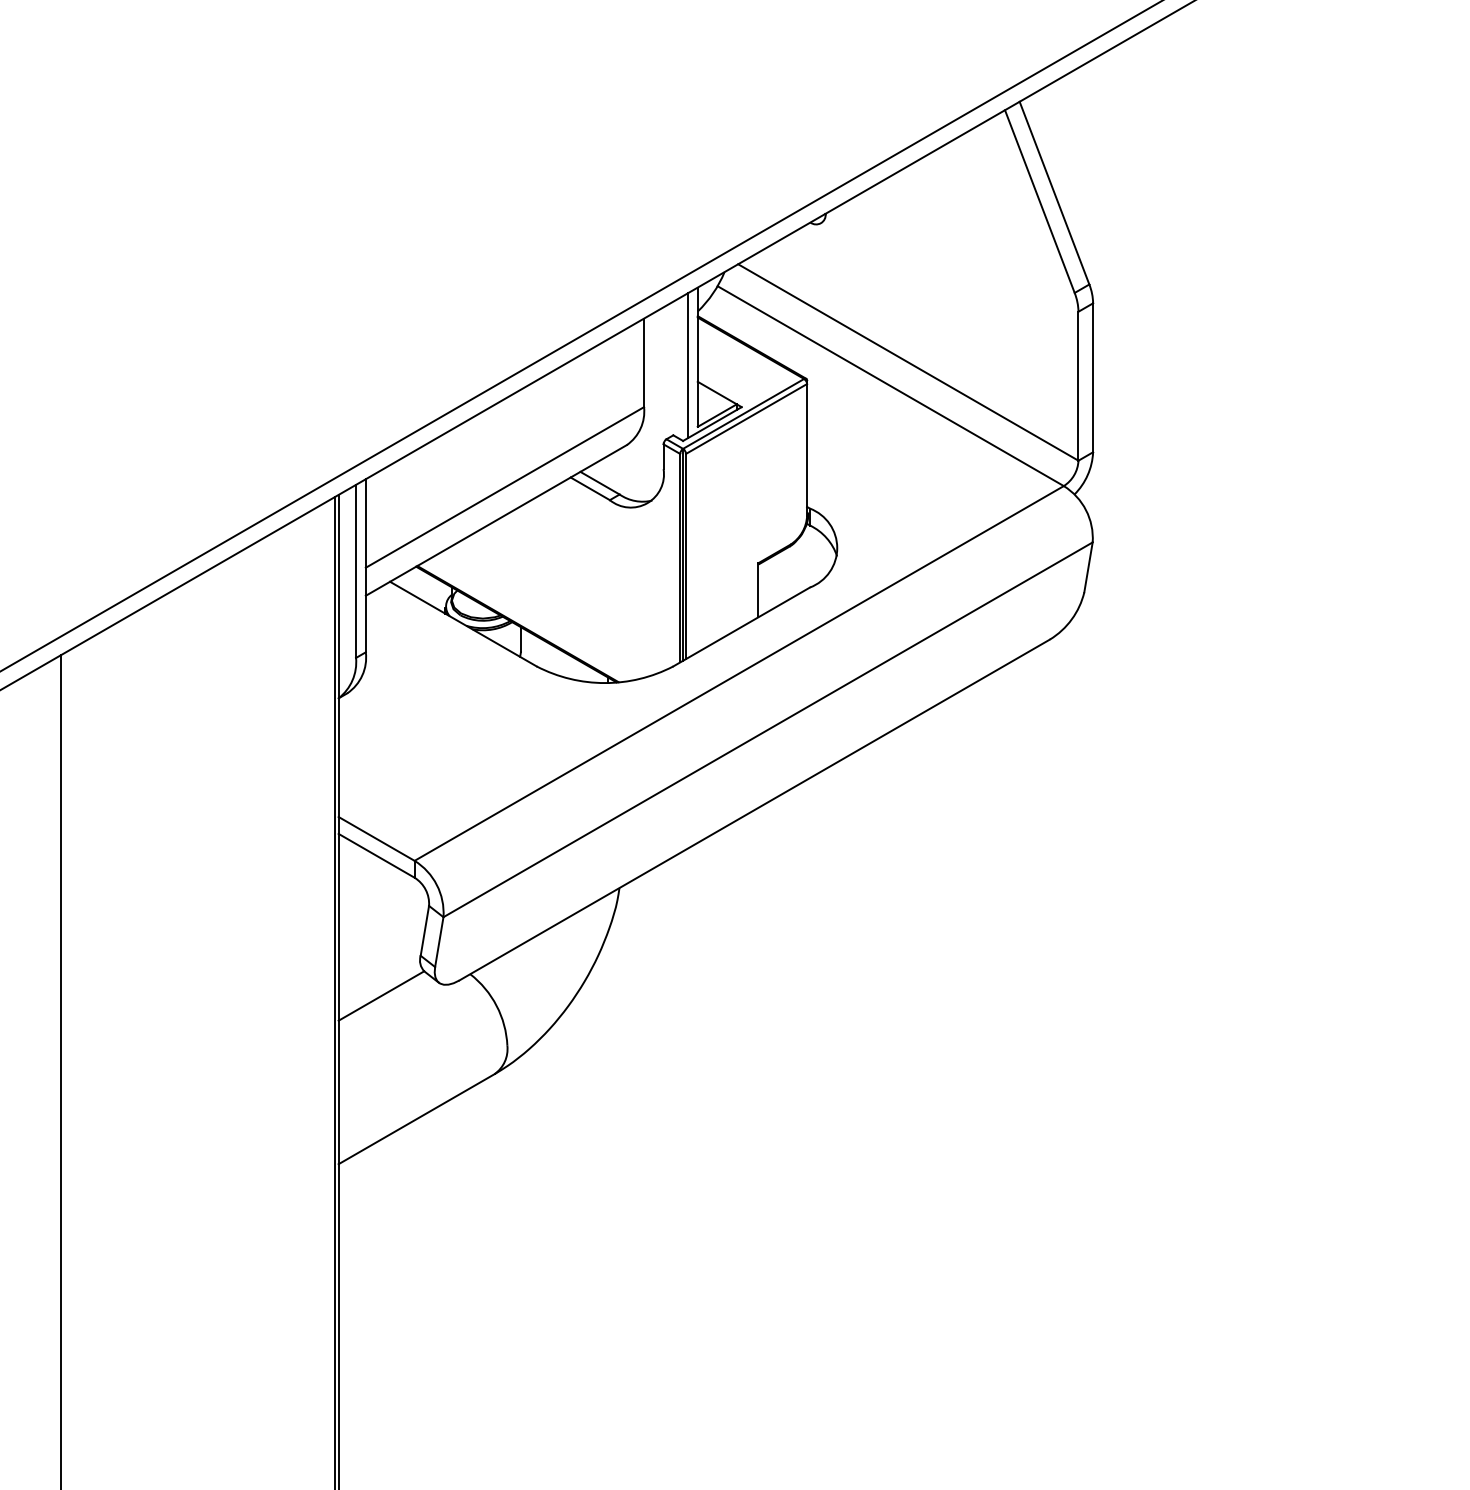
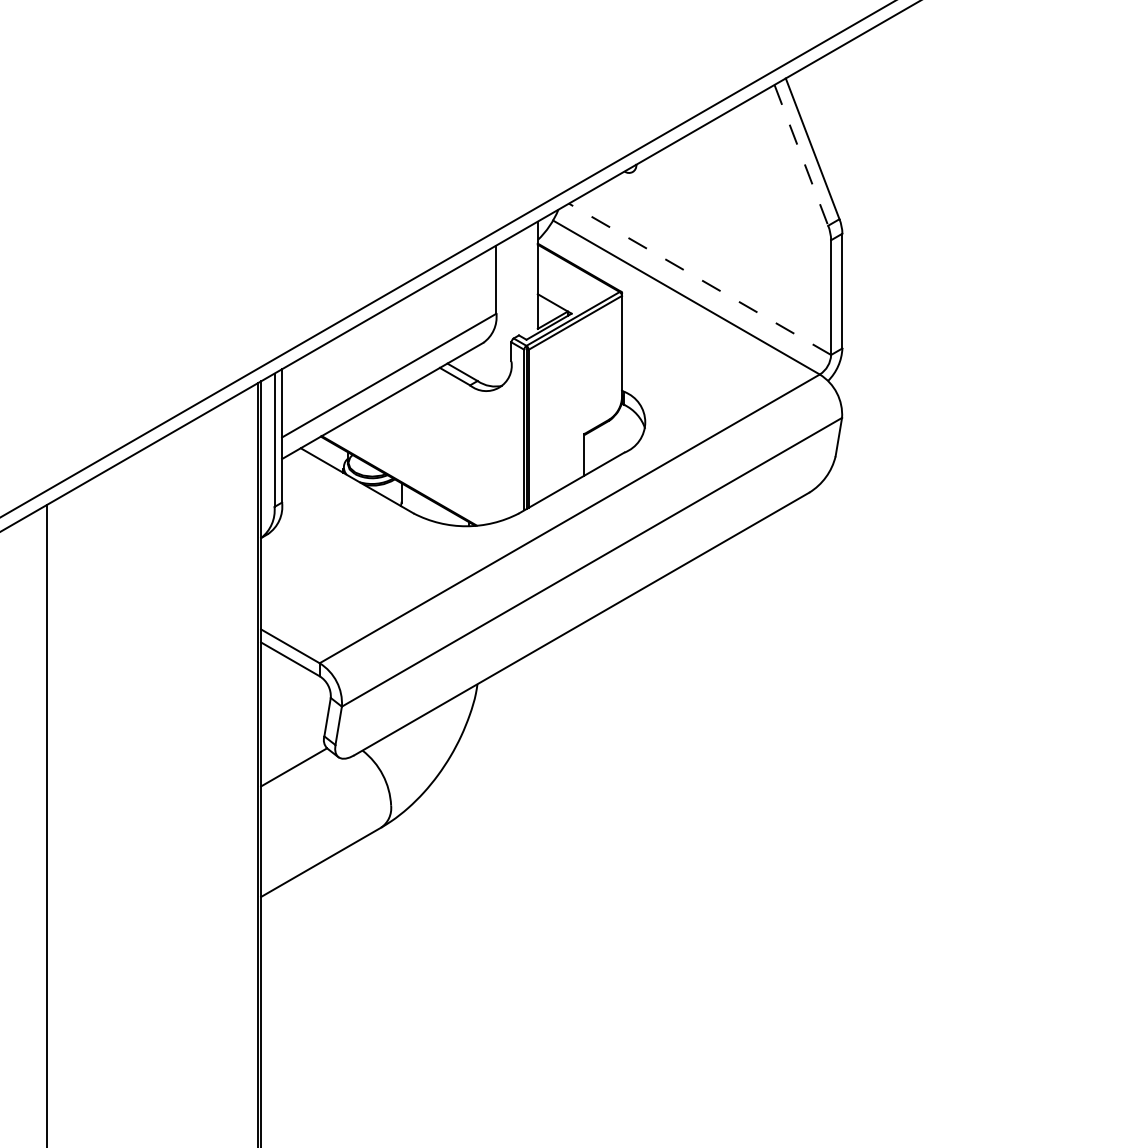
line: (1039, 201) -> (801, 155), solid -> dashed
line: (907, 362) -> (699, 279), solid -> dashed
line: (687, 365) -> (529, 281), removed

